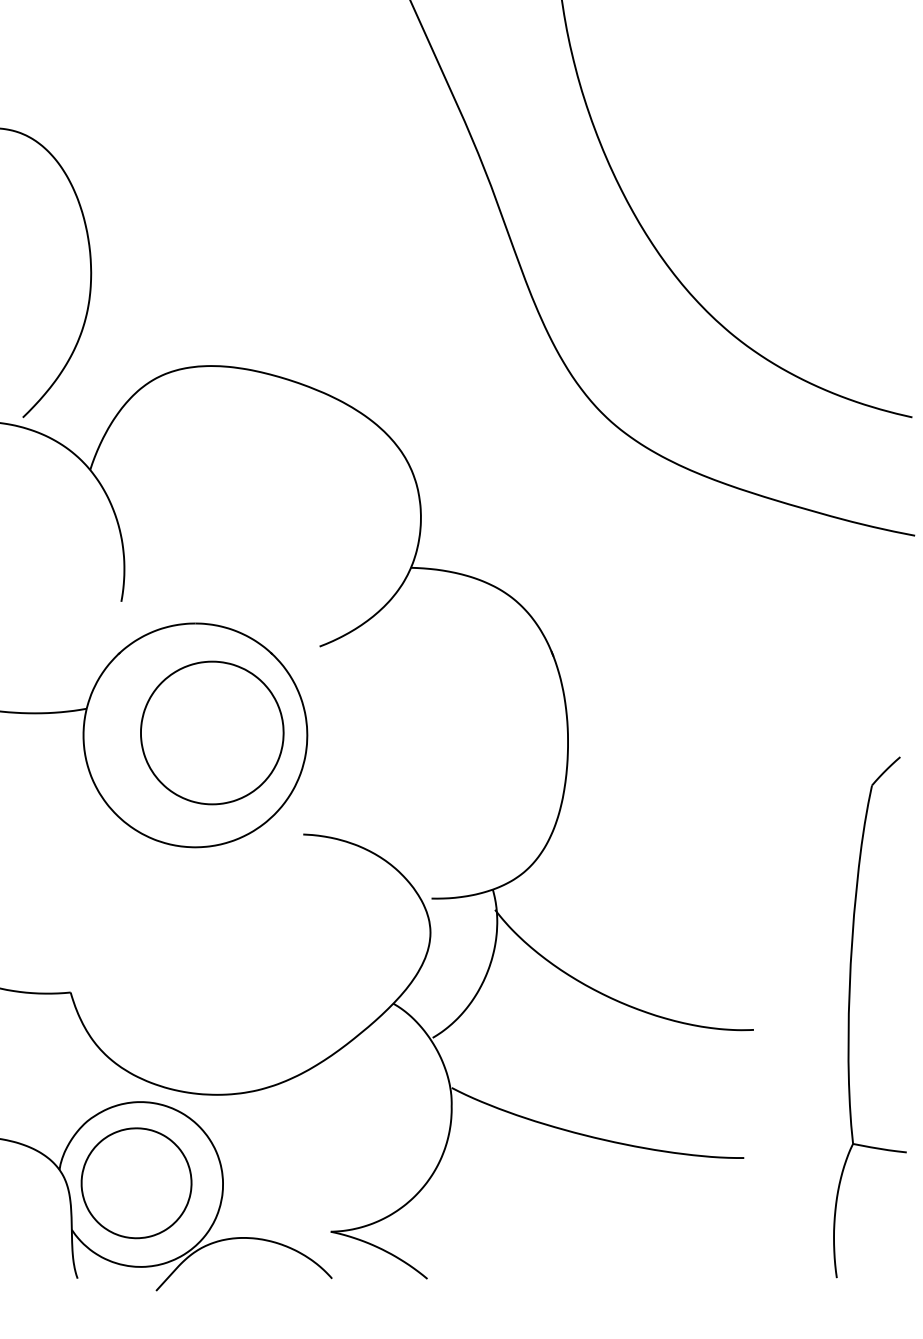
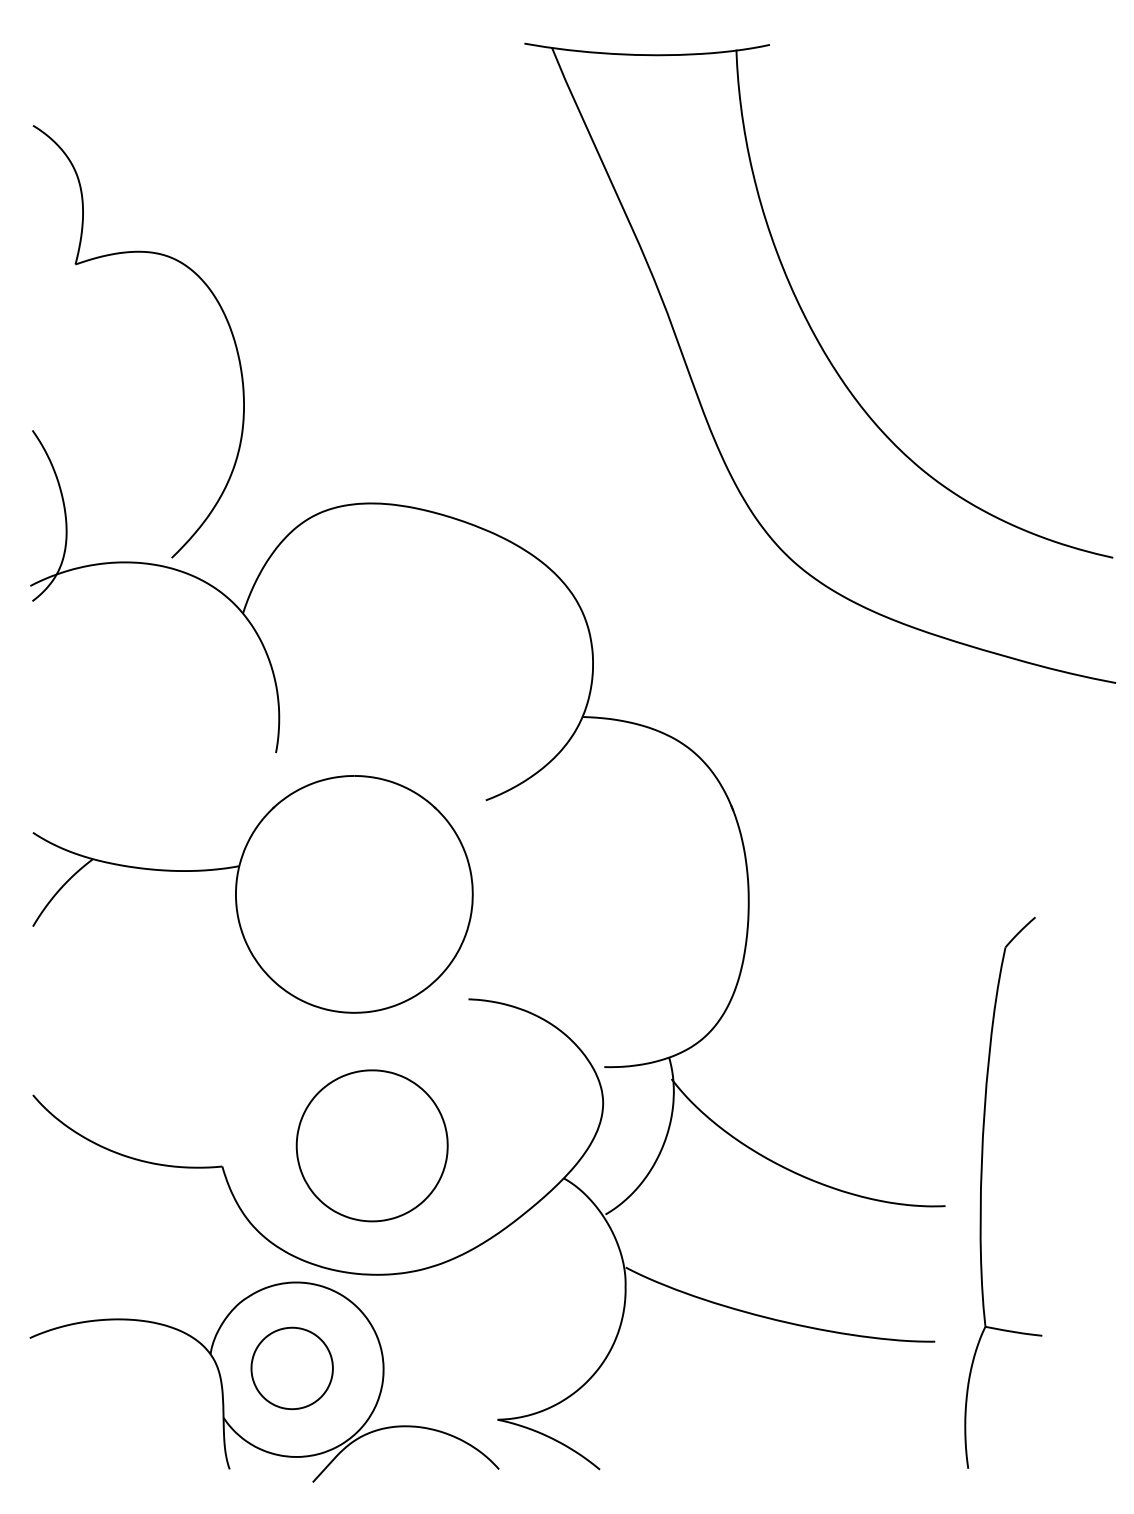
part: (211, 732) -> (371, 1145), moved
part: (849, 1017) -> (981, 1192), moved
part: (136, 1183) -> (292, 1368), size x0.7

